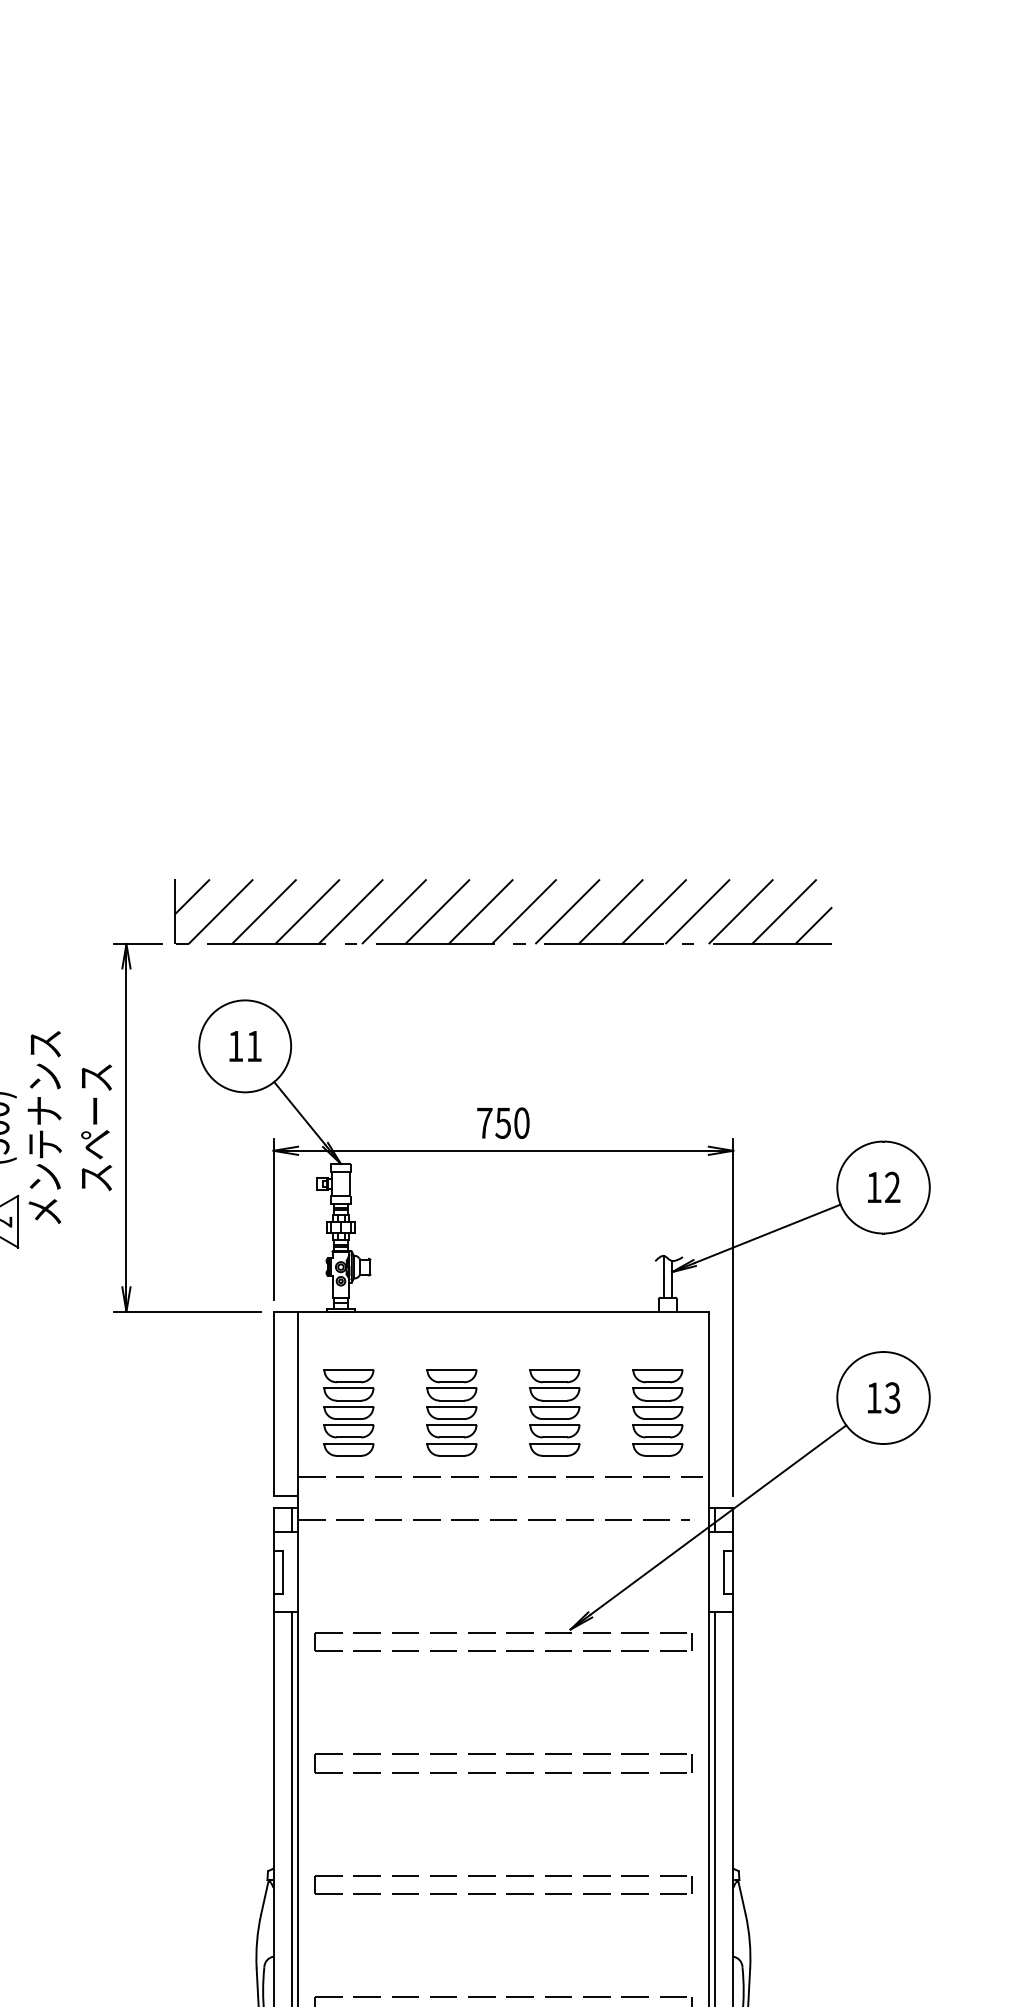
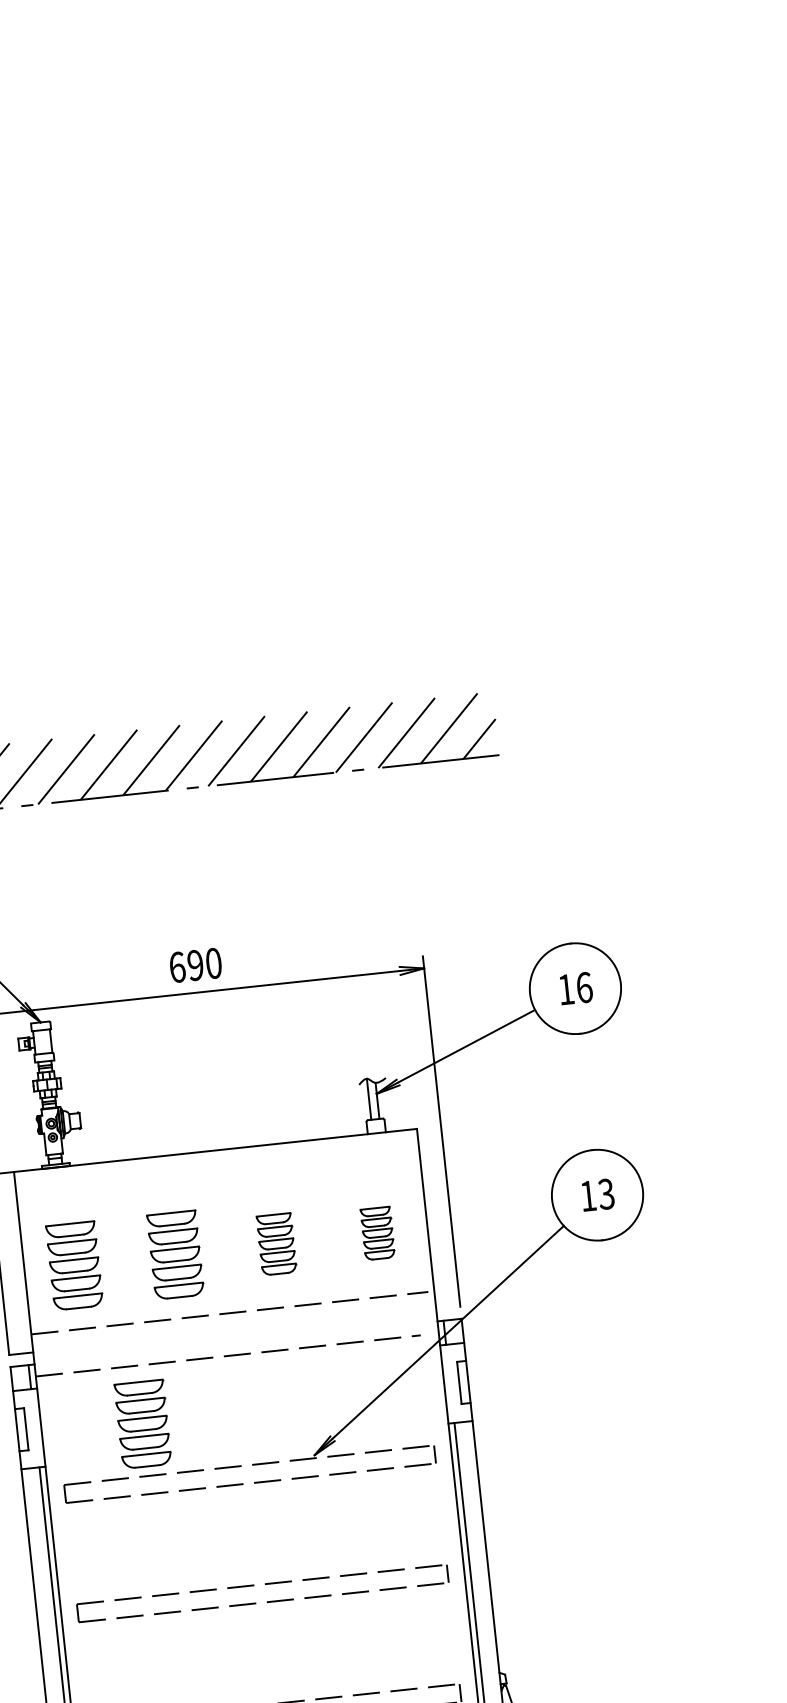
text: (493, 1122) -> (185, 965), 750 -> 690
text: (892, 1187) -> (584, 987), 12 -> 16
part: (554, 1412) -> (276, 1243), size x0.7
part: (657, 1412) -> (377, 1233), size x0.6
part: (400, 1579) -> (142, 1423), added

